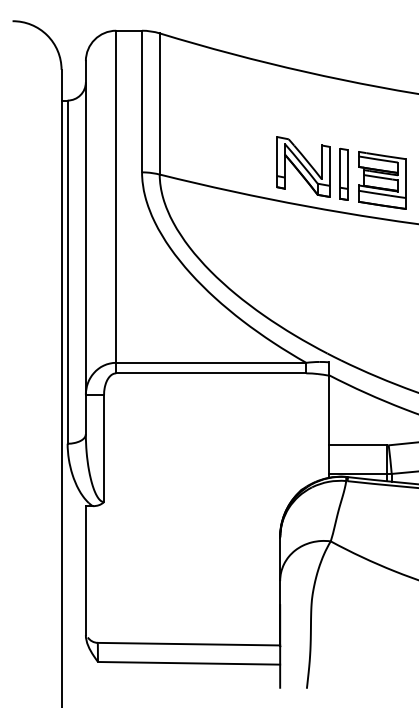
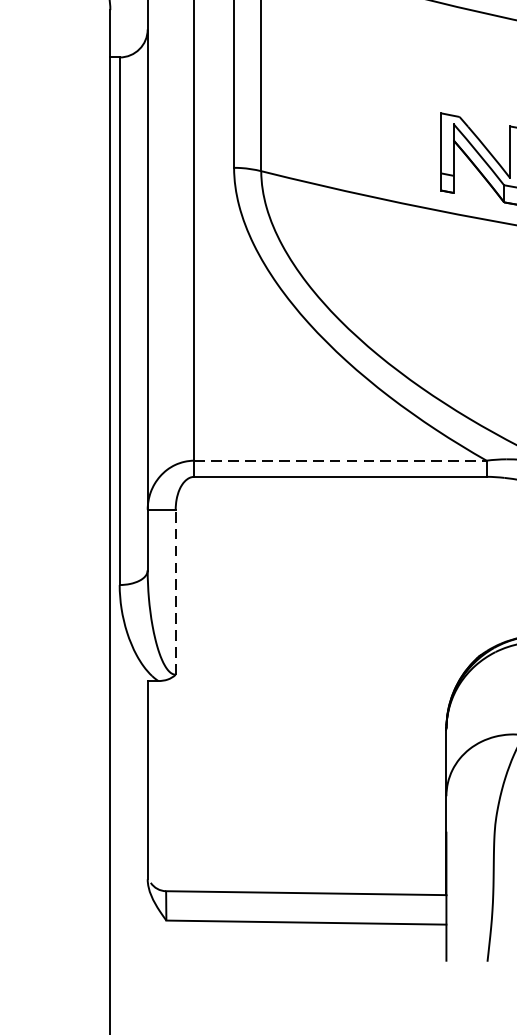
line: (211, 362) -> (340, 460), solid -> dashed
line: (104, 448) -> (176, 592), solid -> dashed

